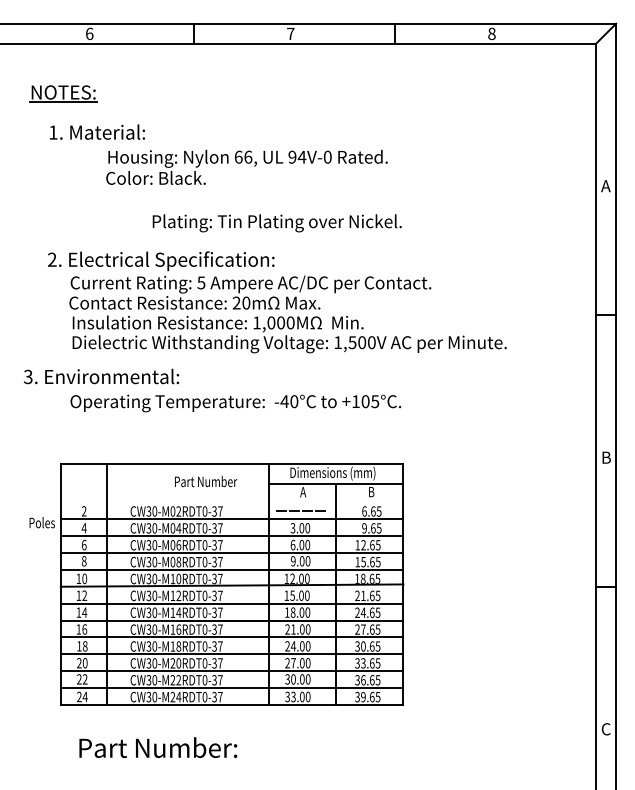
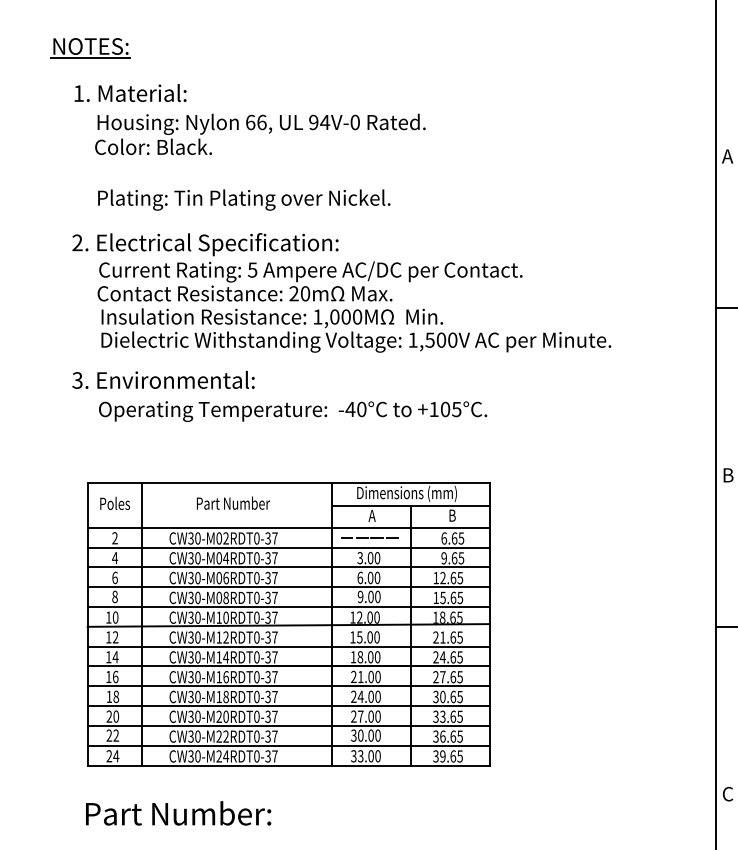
text: (246, 166) -> (259, 133), moved
text: (276, 223) -> (243, 200), moved
text: (101, 376) -> (163, 379), moved
text: (206, 481) -> (233, 503), moved
line: (231, 502) -> (287, 527), added
text: (41, 522) -> (114, 503), moved
text: (158, 747) -> (178, 813), moved

